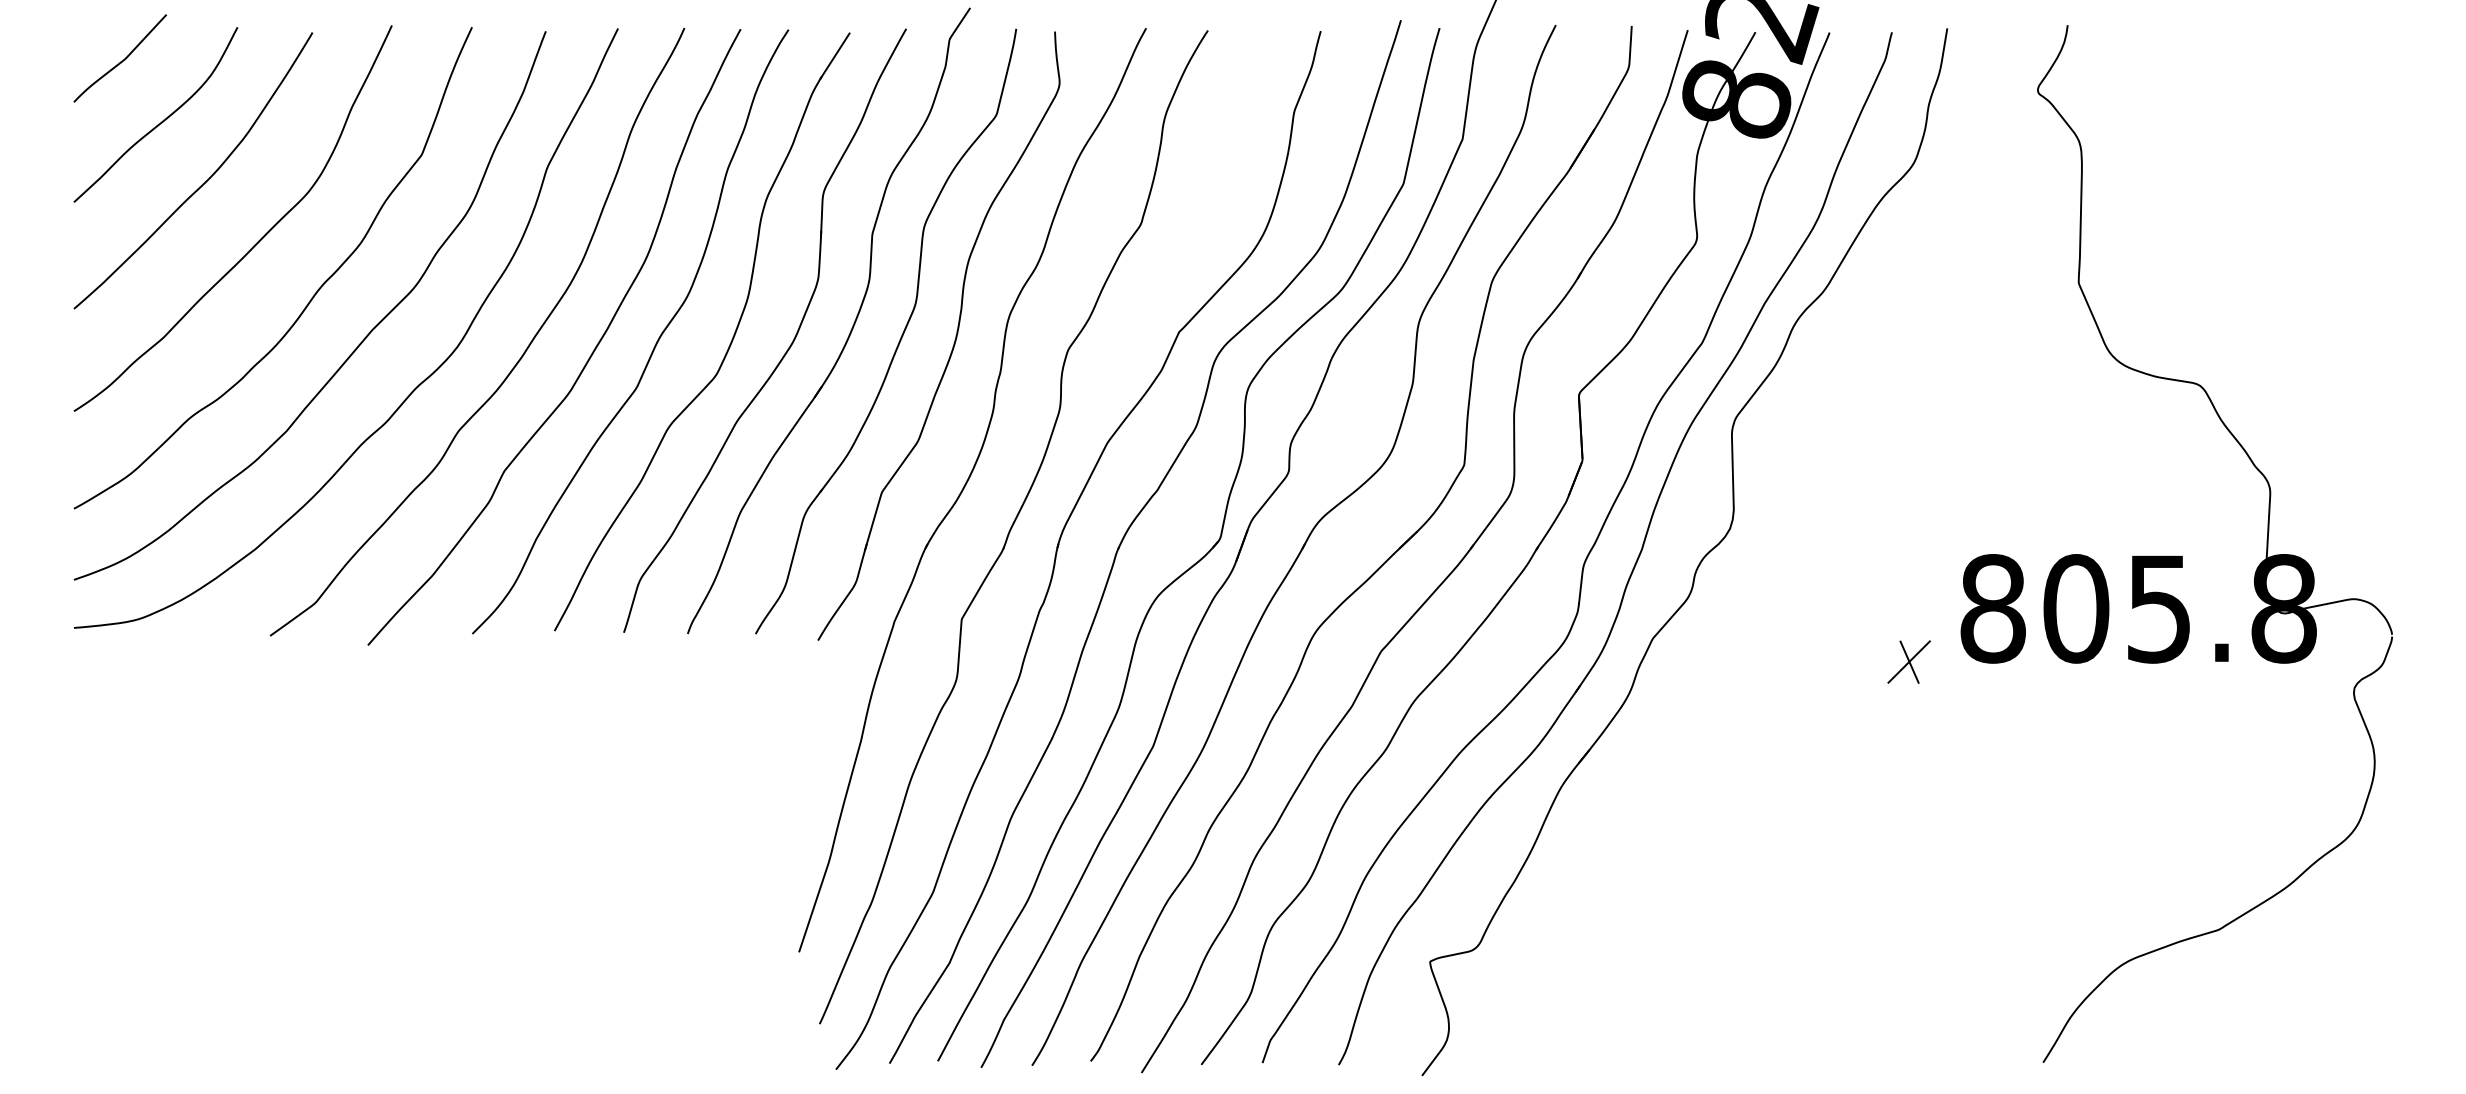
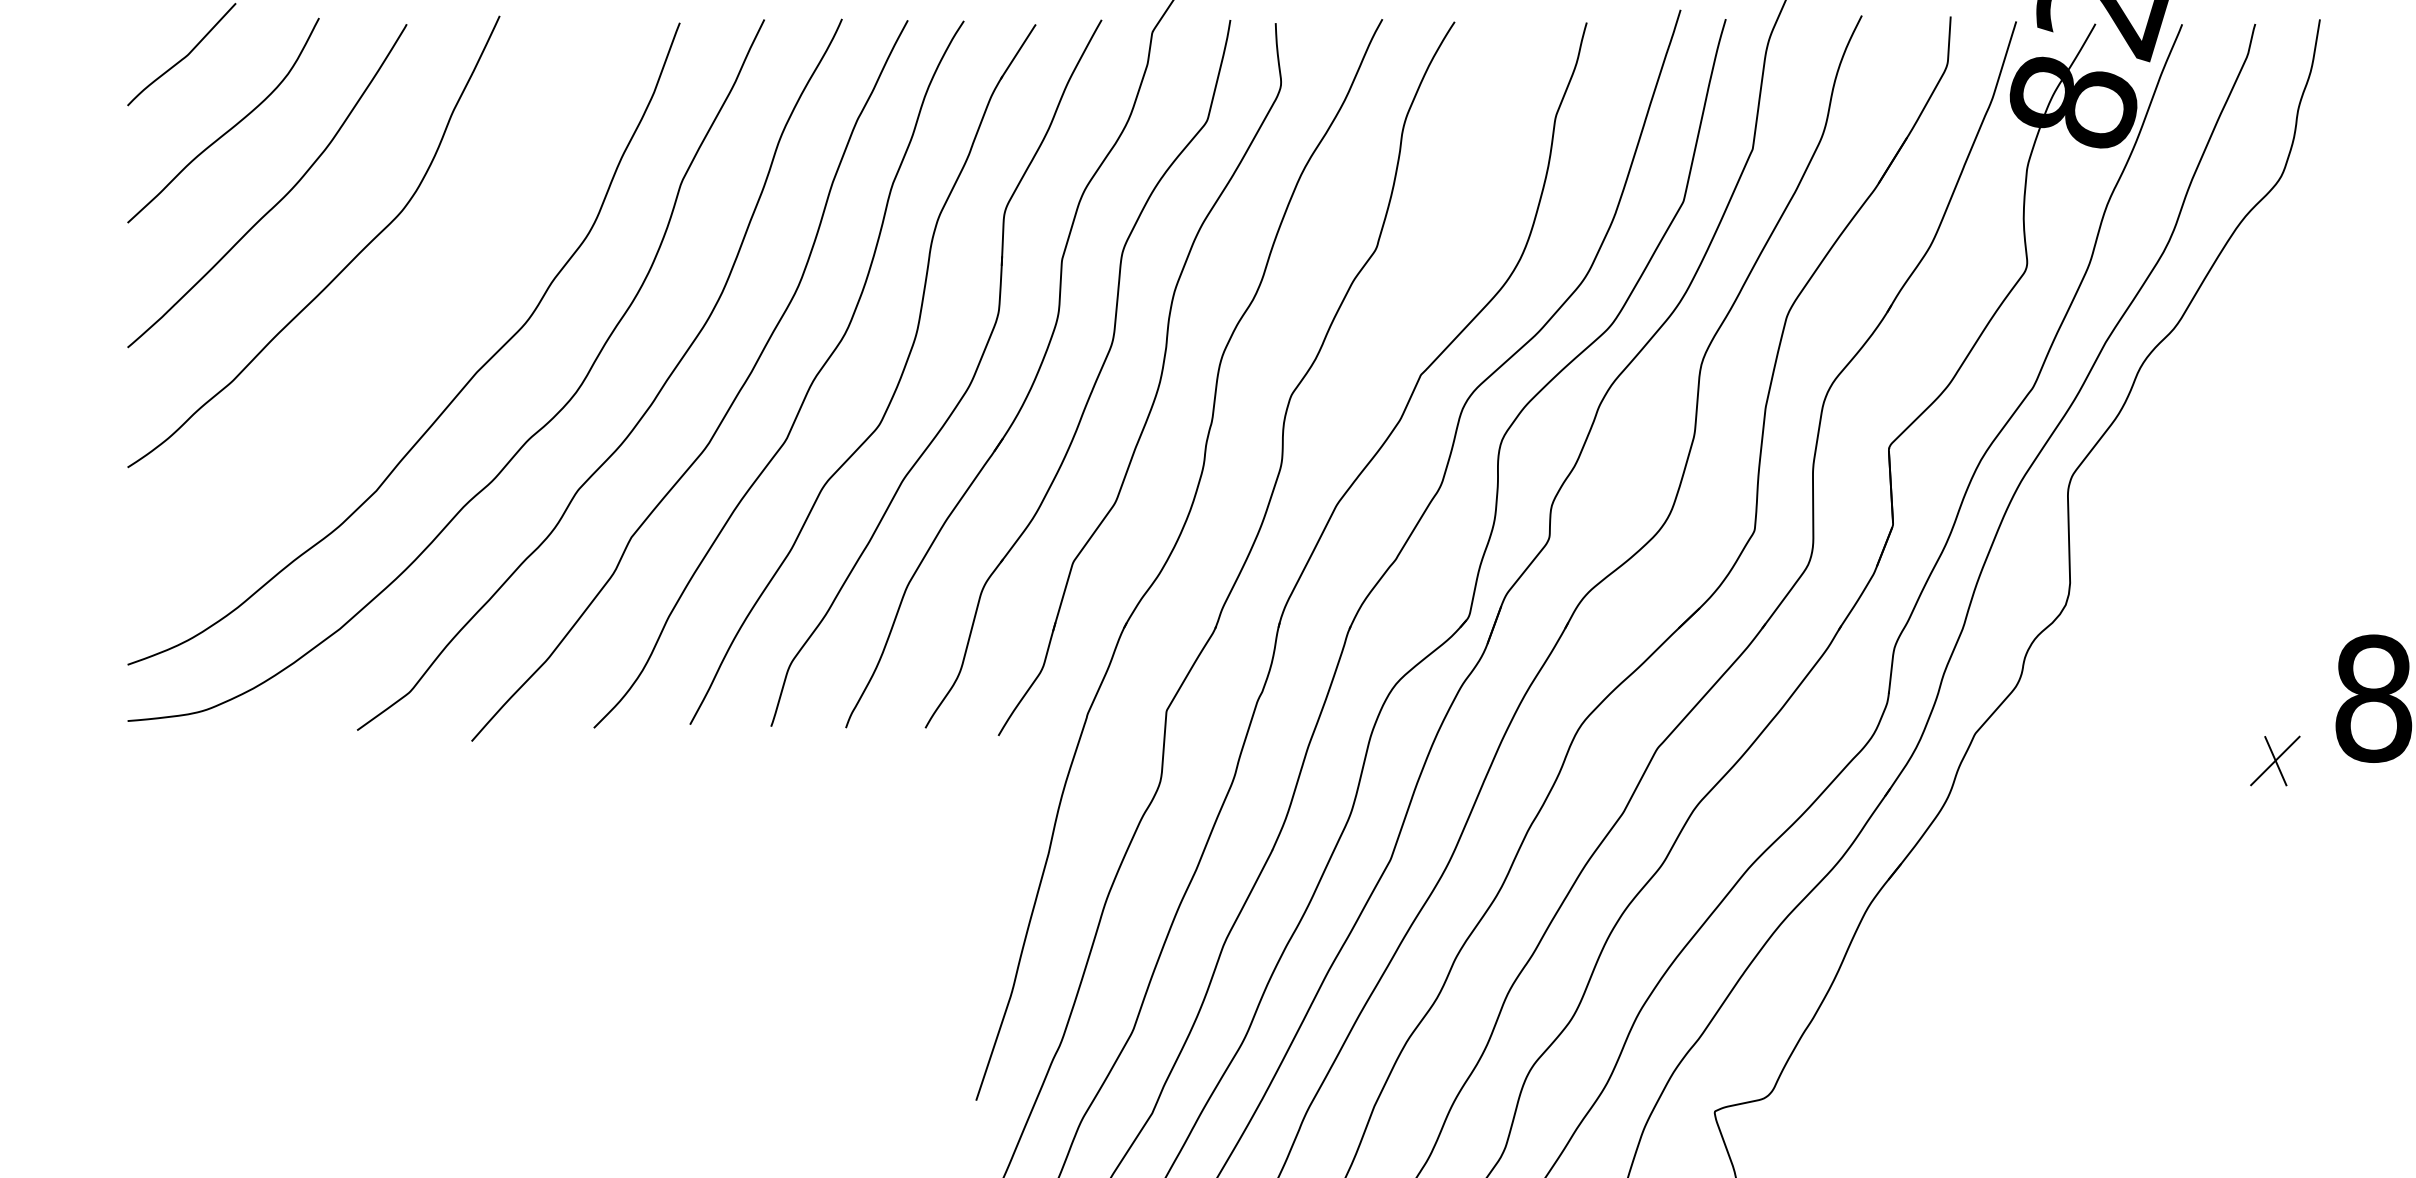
curve: (311, 297) -> (405, 334), removed

